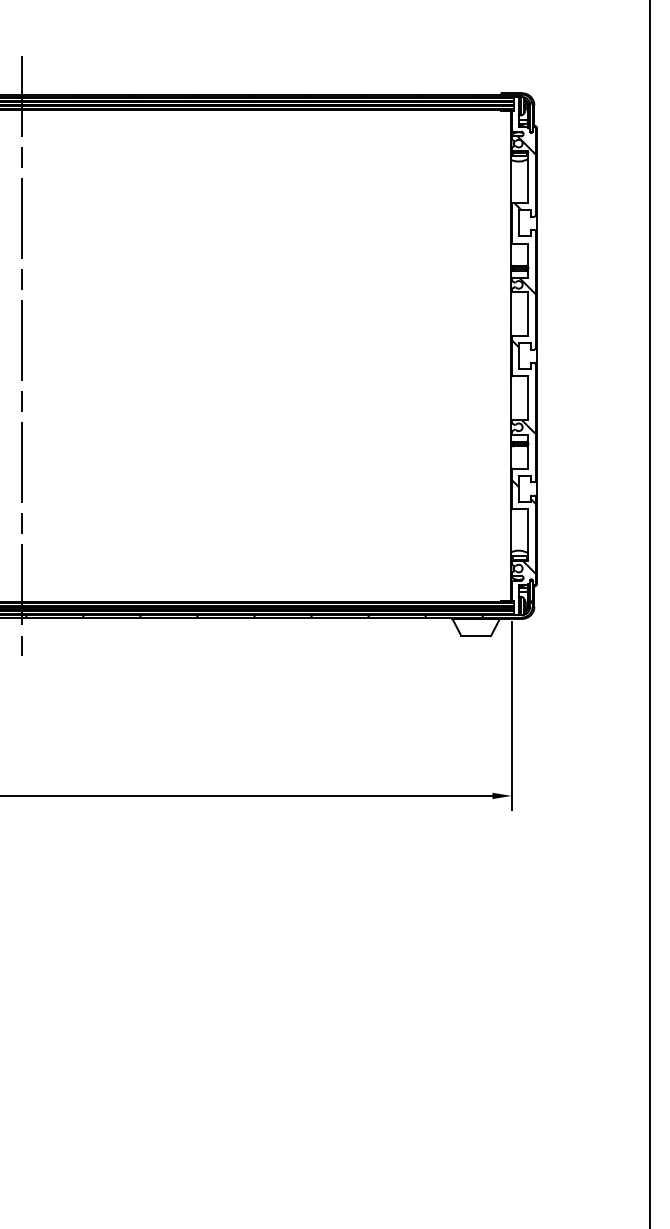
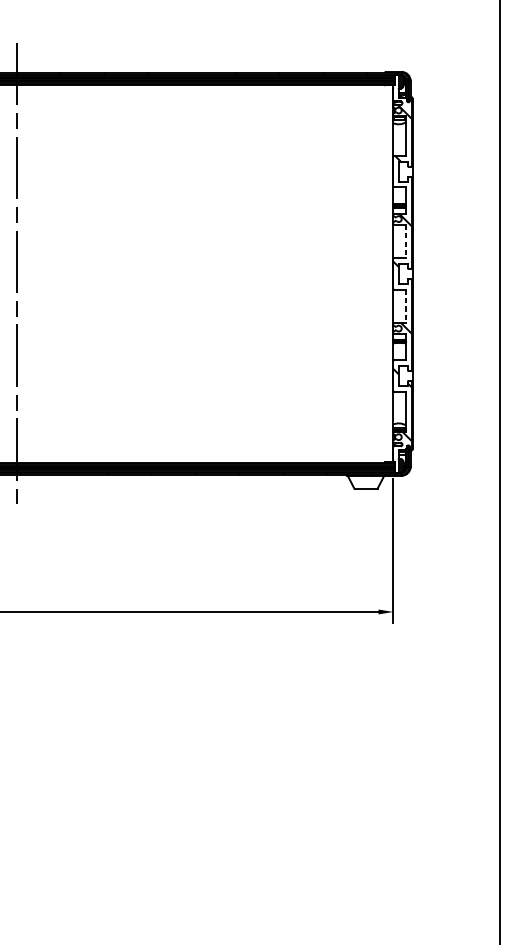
line: (528, 313) -> (406, 241), solid -> dashed
line: (528, 398) -> (406, 306), solid -> dashed

